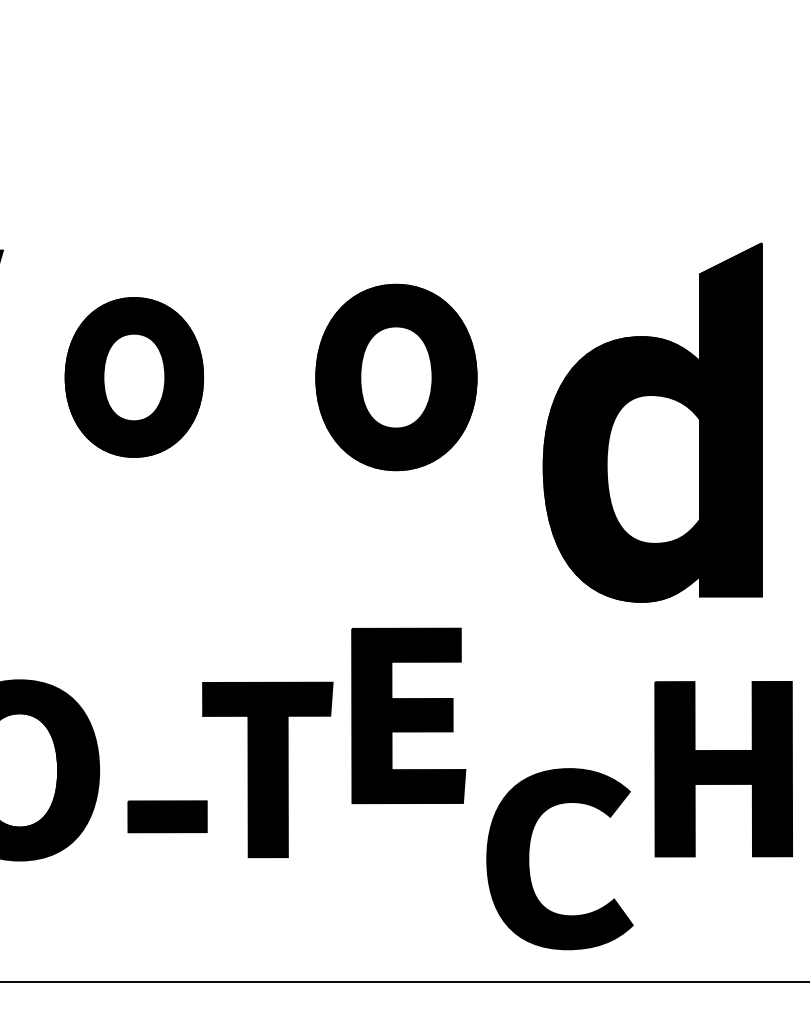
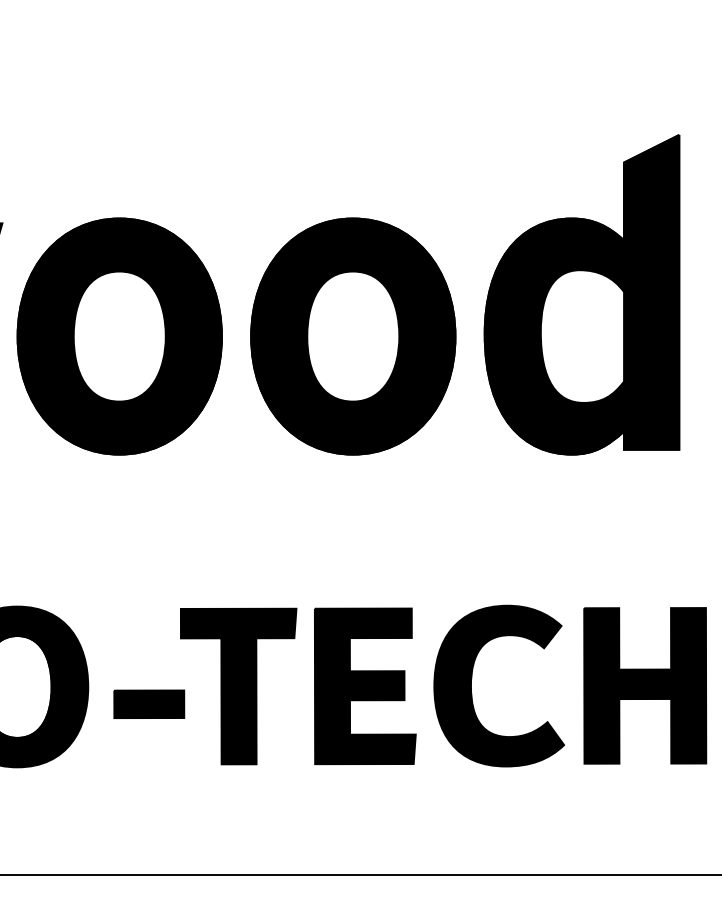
part: (134, 377) -> (119, 336), size x1.67
part: (396, 377) -> (353, 336), size x1.43
part: (652, 422) -> (581, 294), moved
part: (408, 716) -> (365, 686), moved
part: (167, 815) -> (149, 703), moved
part: (530, 850) -> (472, 678), moved

